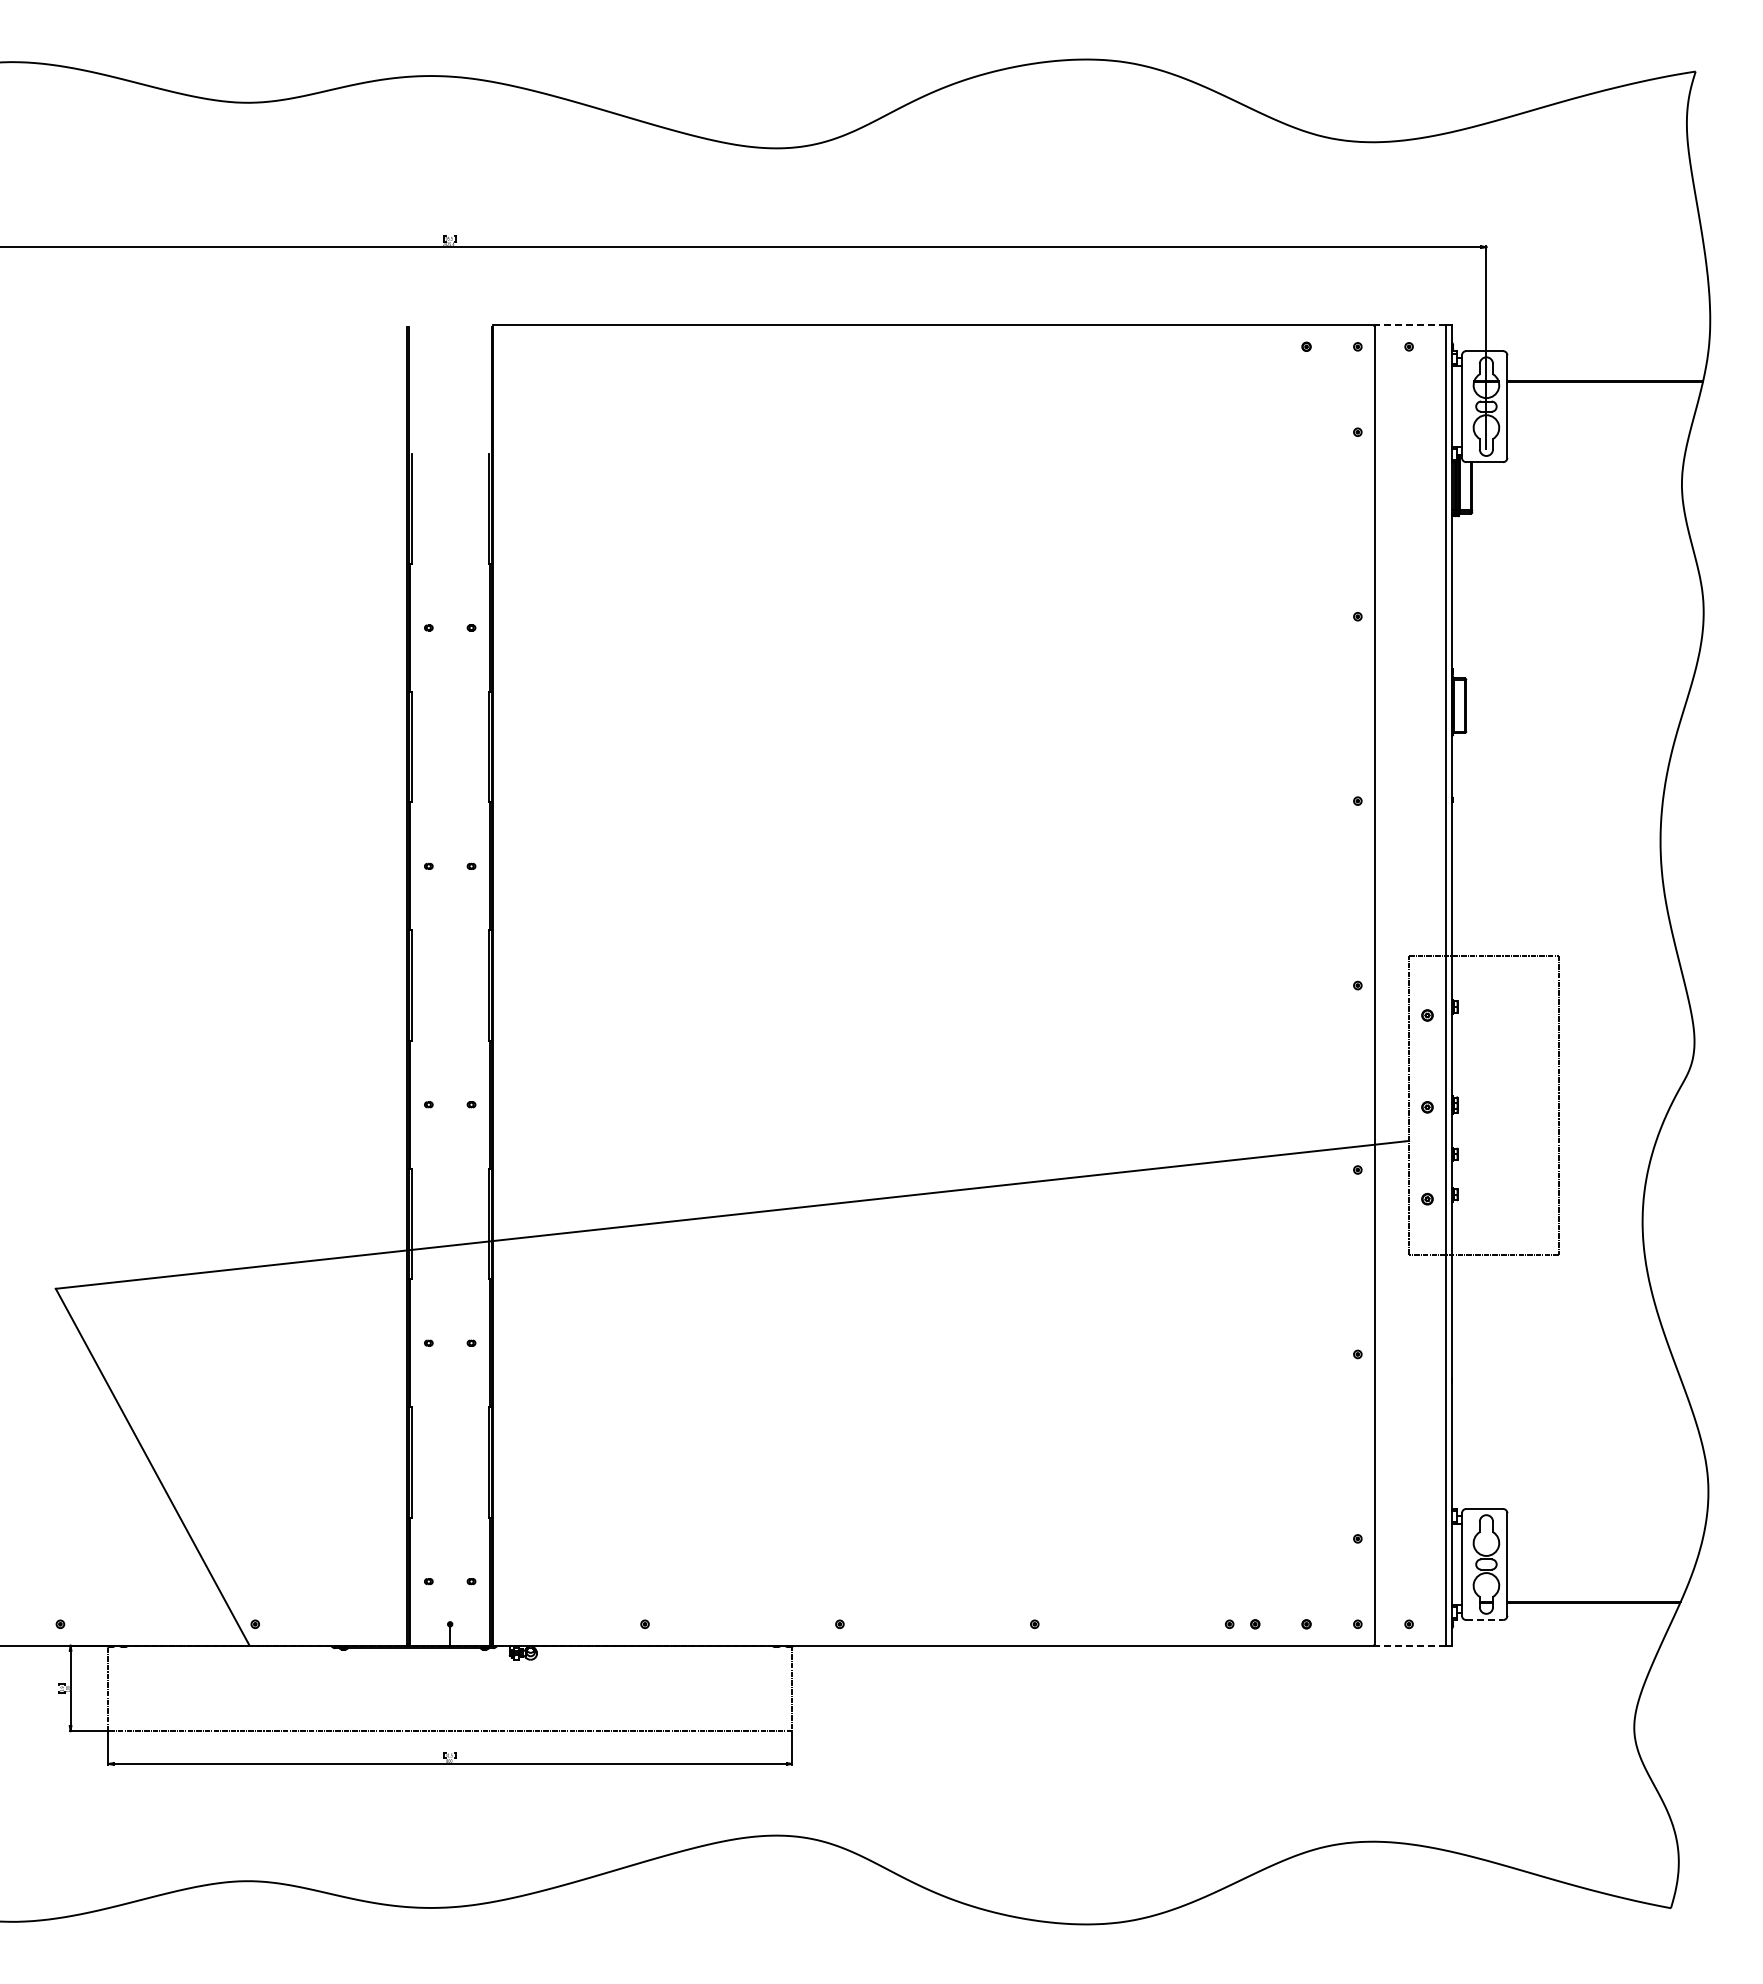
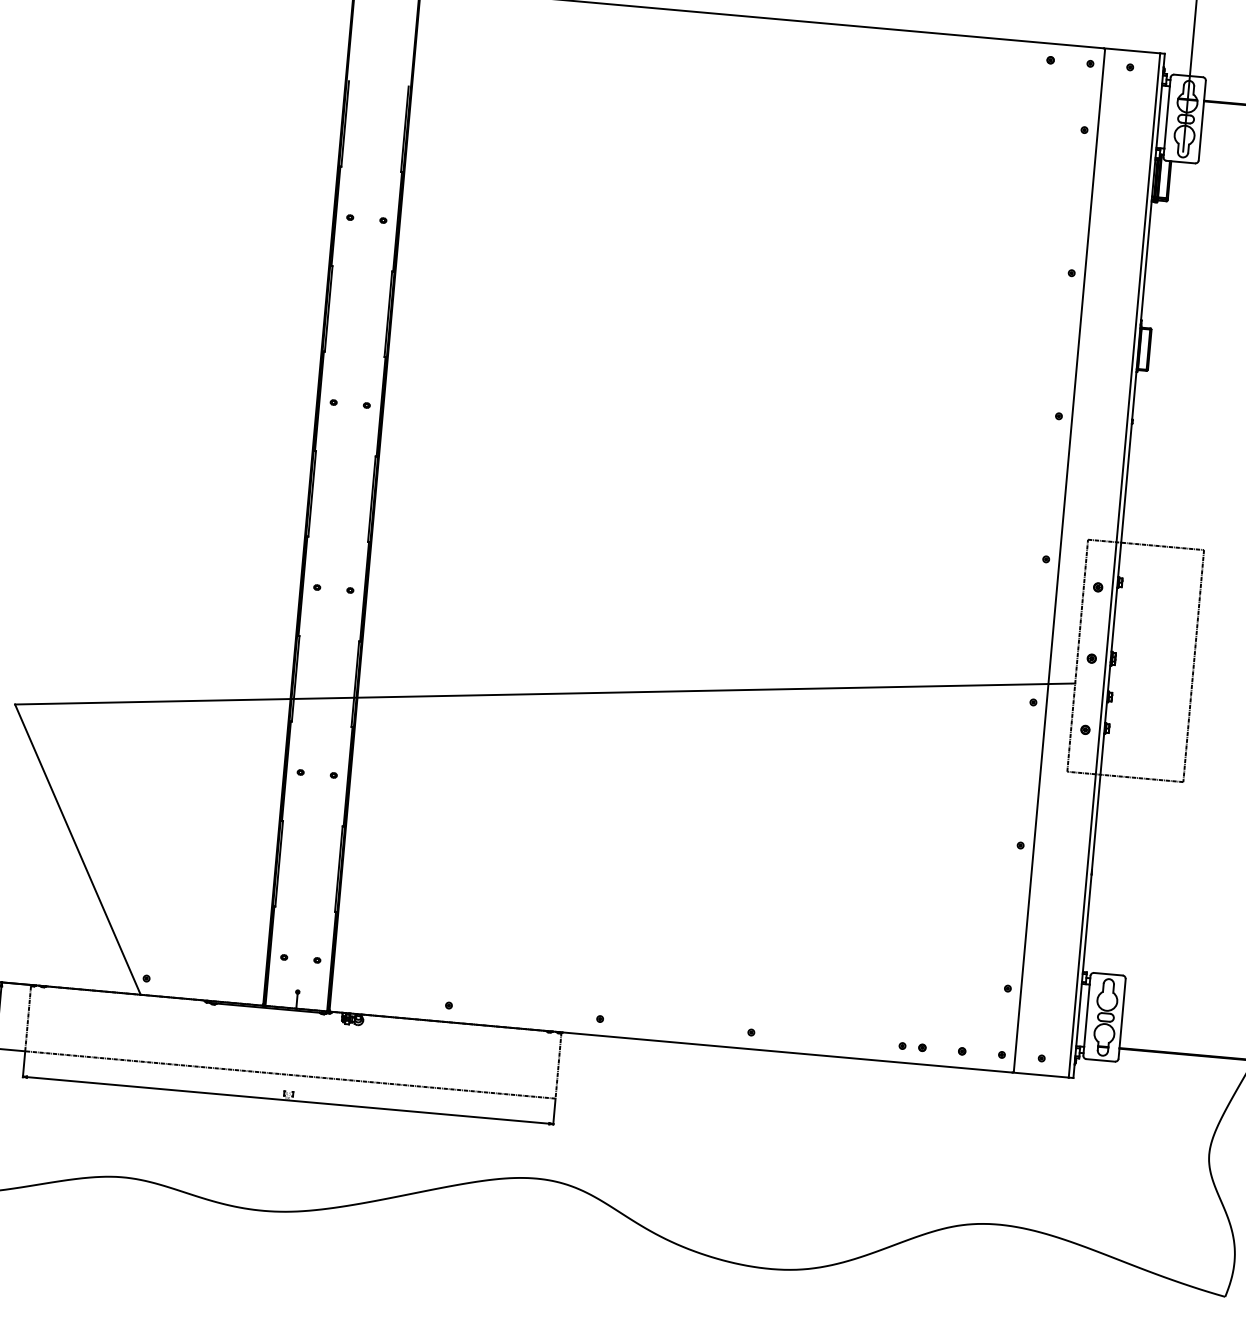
line: (1409, 325) -> (1131, 50), dashed -> solid
line: (1485, 1620) -> (1101, 1060), dashed -> solid
line: (1410, 1645) -> (1041, 1075), dashed -> solid

